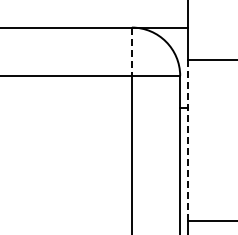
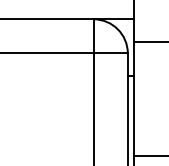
line: (131, 52) -> (93, 36), dashed -> solid
line: (188, 139) -> (133, 98), dashed -> solid

